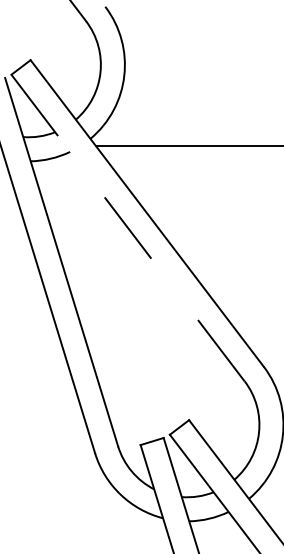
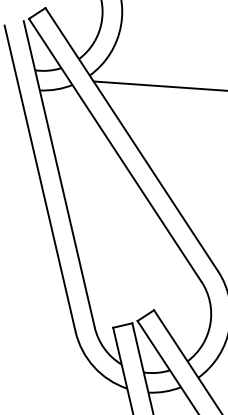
line: (128, 228) -> (115, 150), dashed -> solid

